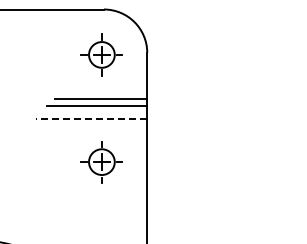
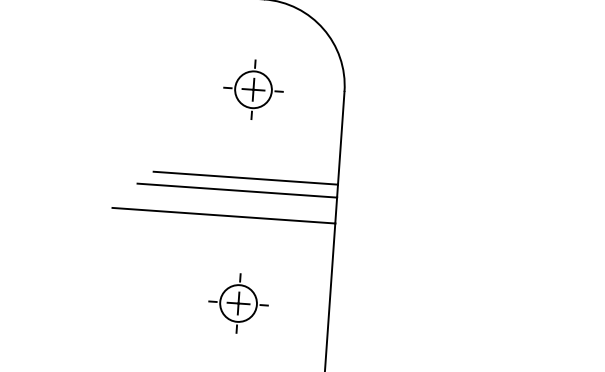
part: (101, 54) -> (253, 88), size x0.71
line: (91, 118) -> (224, 215), dashed -> solid
part: (101, 161) -> (238, 302), size x0.71

